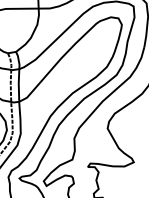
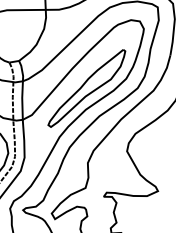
part: (73, 75) -> (86, 88), added

